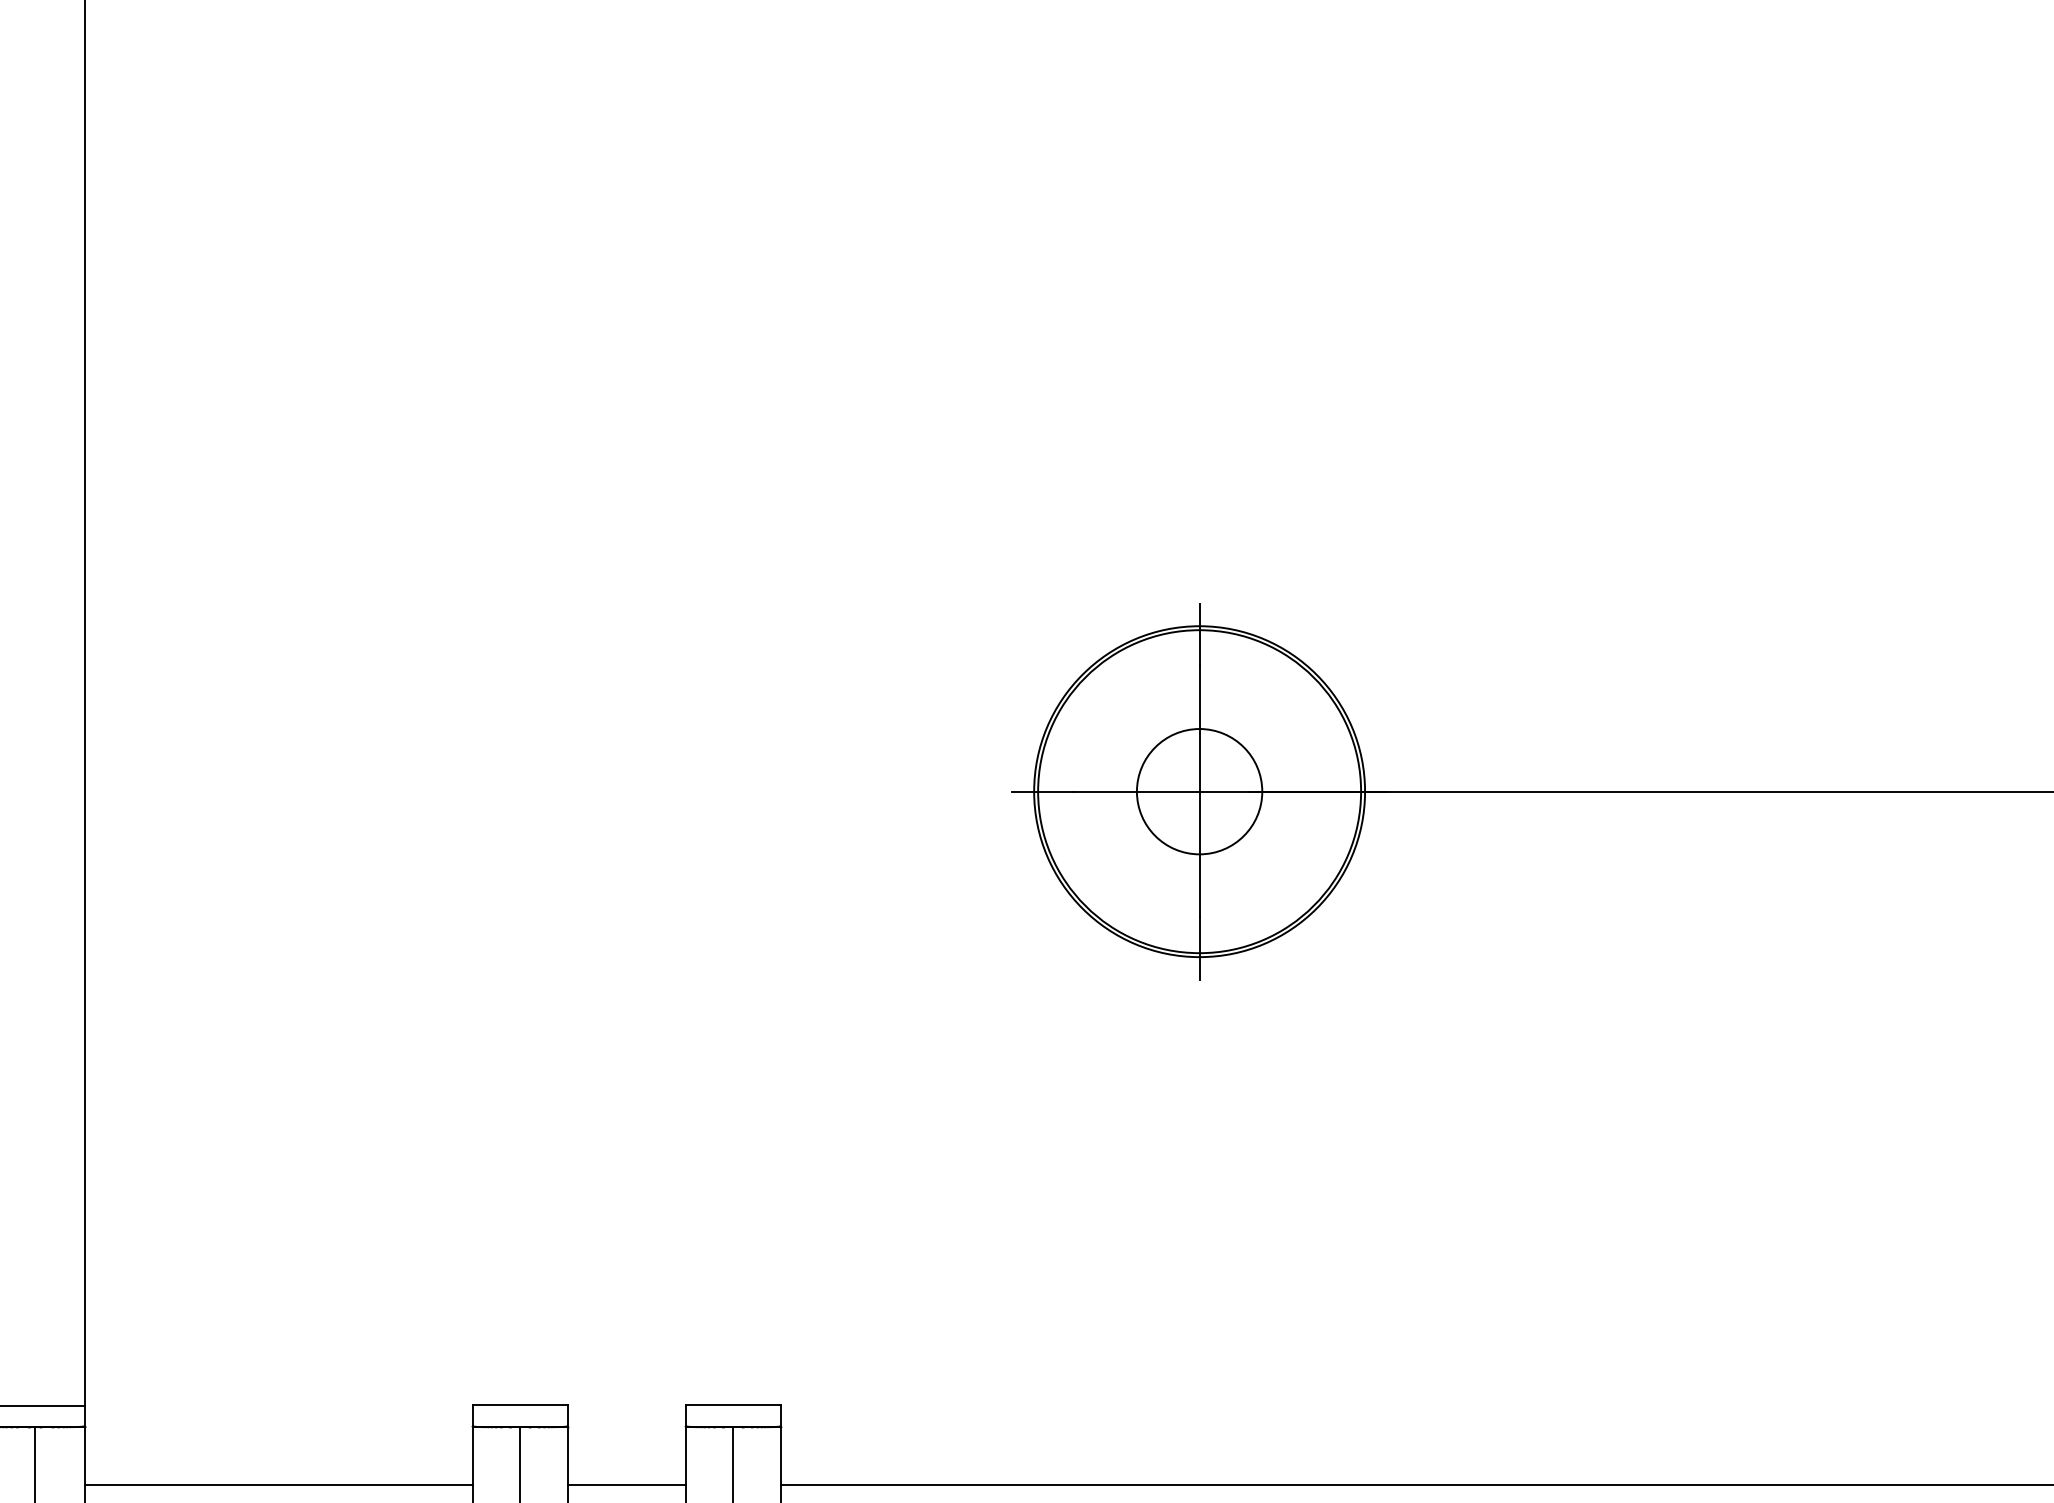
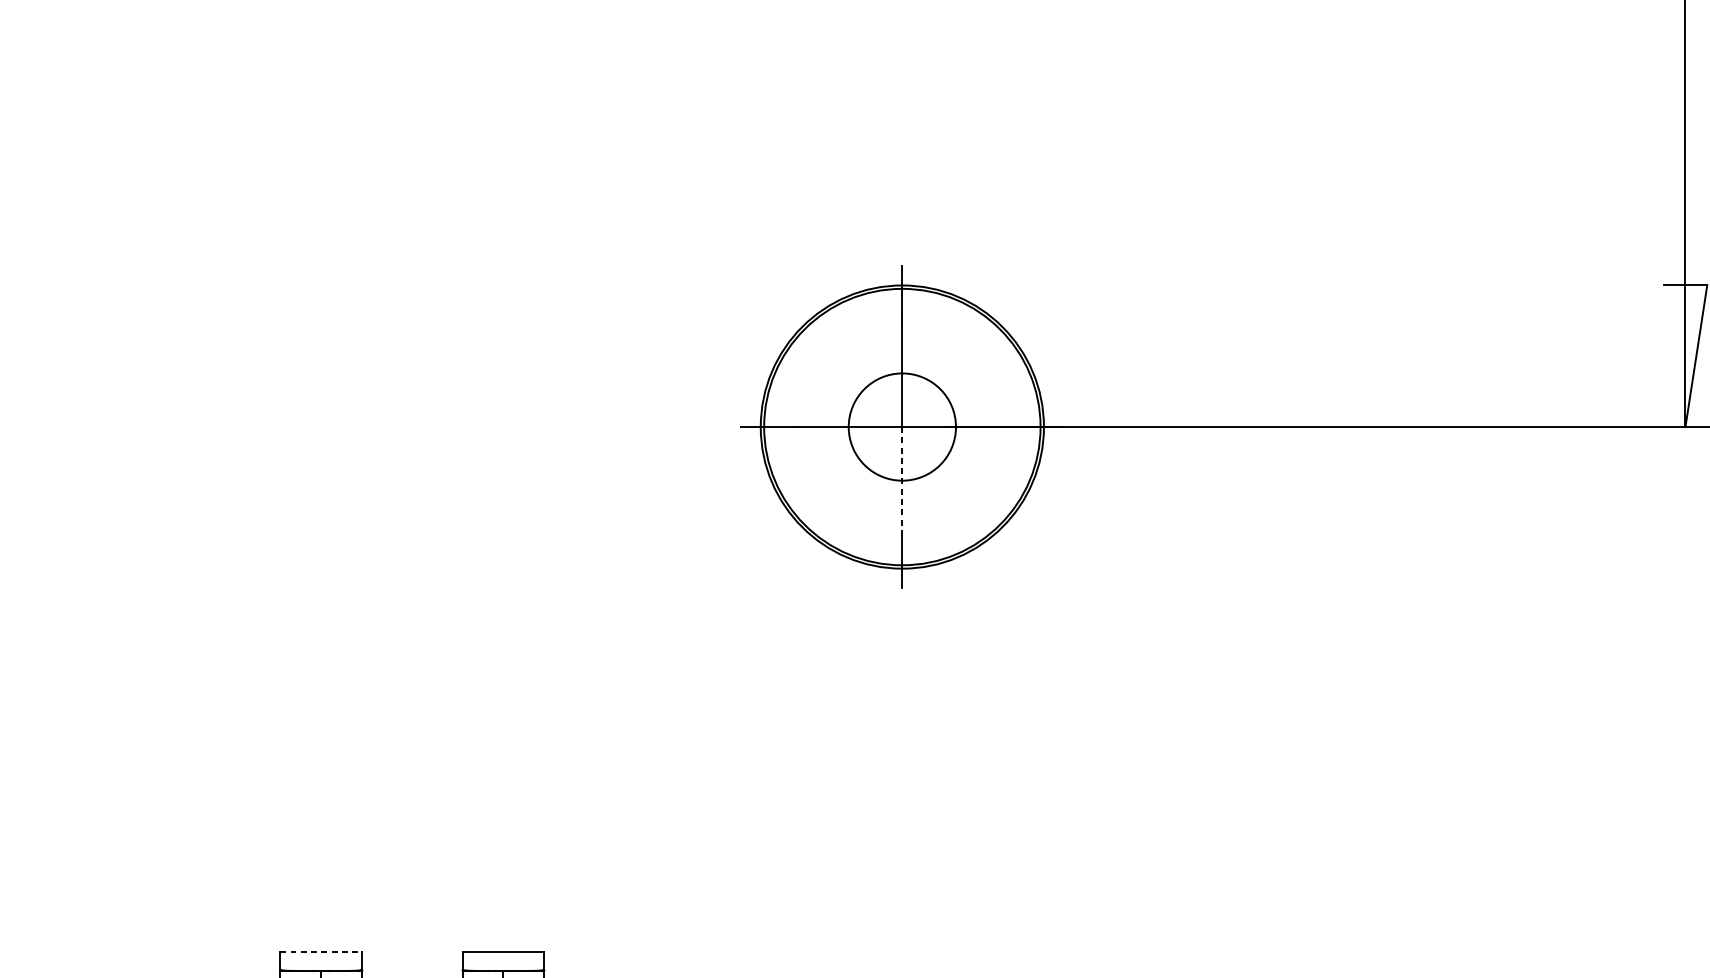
line: (1199, 854) -> (902, 480), solid -> dashed
line: (520, 1404) -> (321, 951), solid -> dashed

